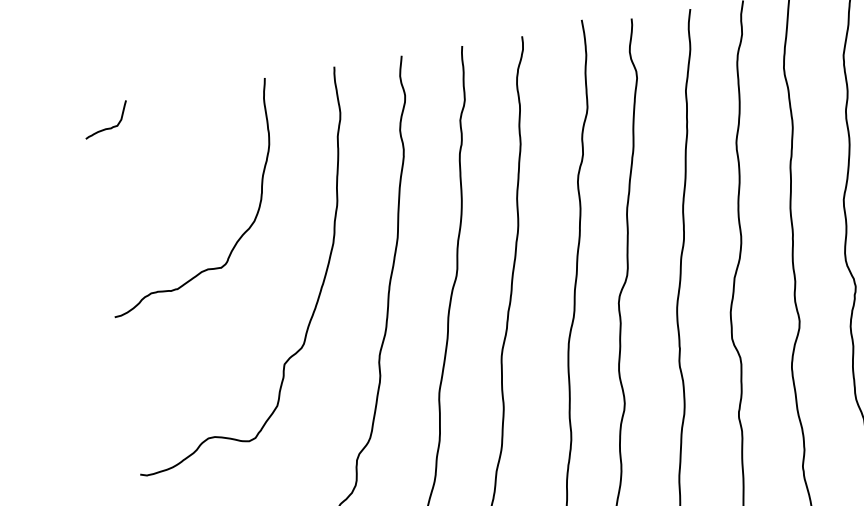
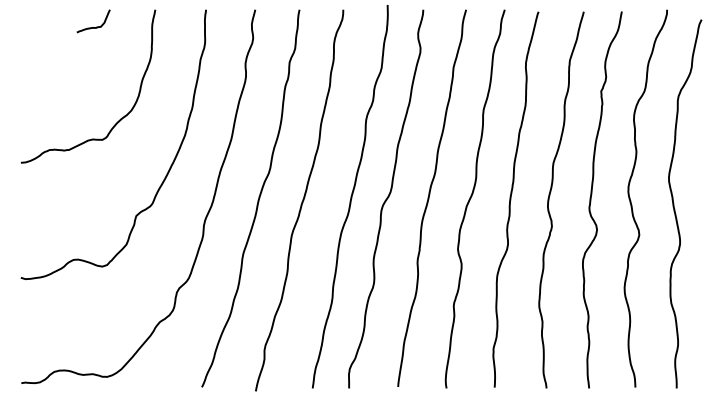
curve: (111, 126) -> (96, 26), moved

